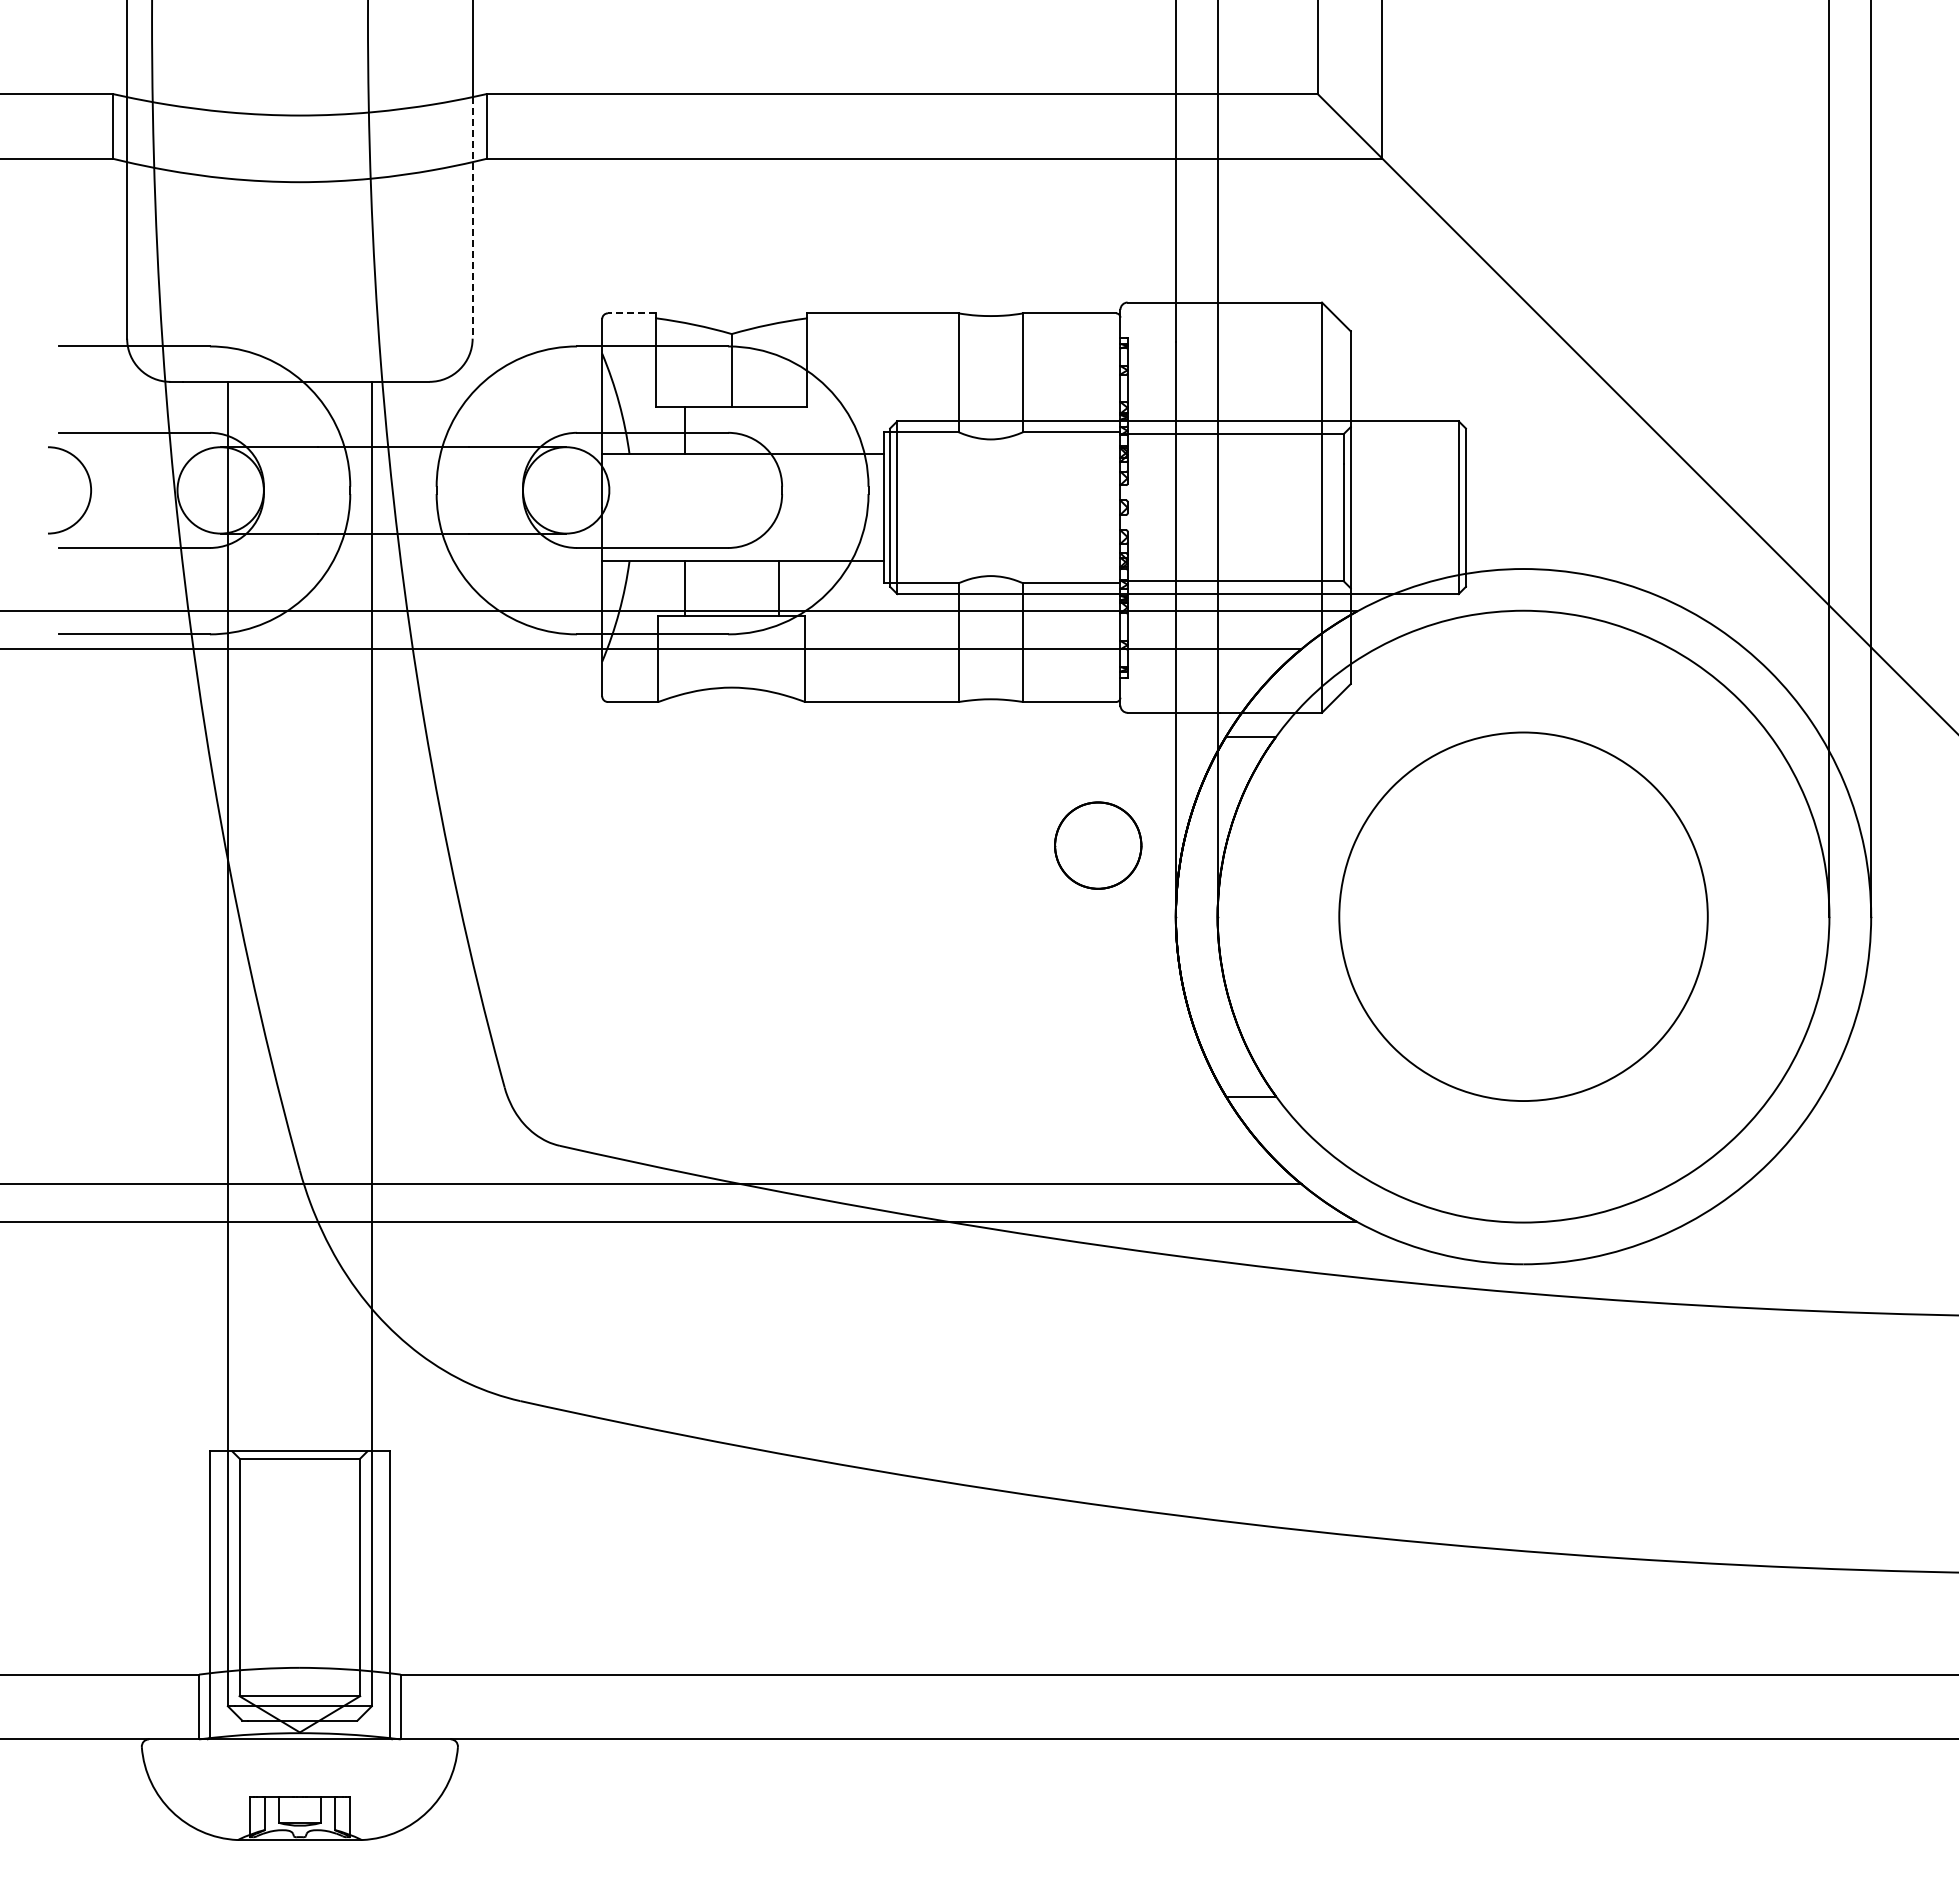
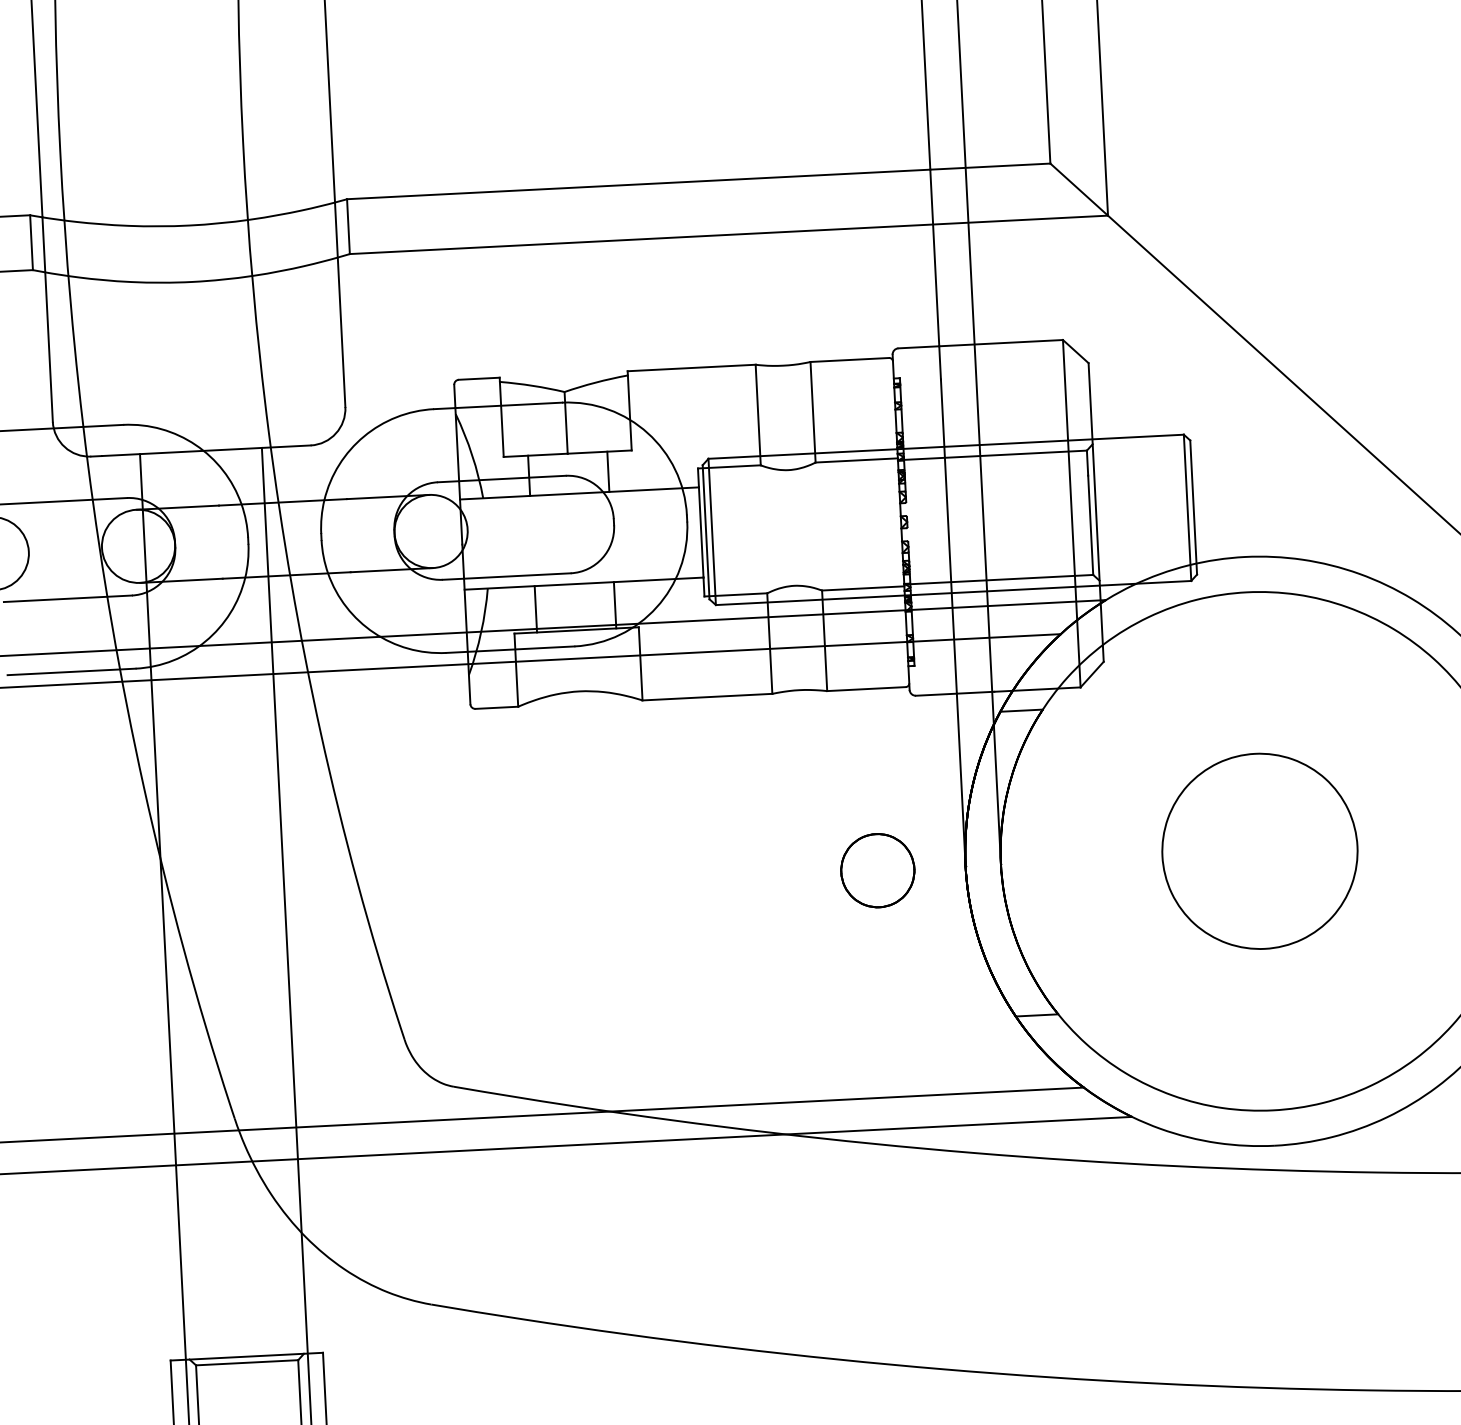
line: (472, 217) -> (340, 304), dashed -> solid
line: (631, 313) -> (478, 378), dashed -> solid
line: (778, 430) -> (608, 471), added
part: (1098, 845) -> (878, 870), moved
part: (1523, 916) -> (1259, 851), size x0.62

